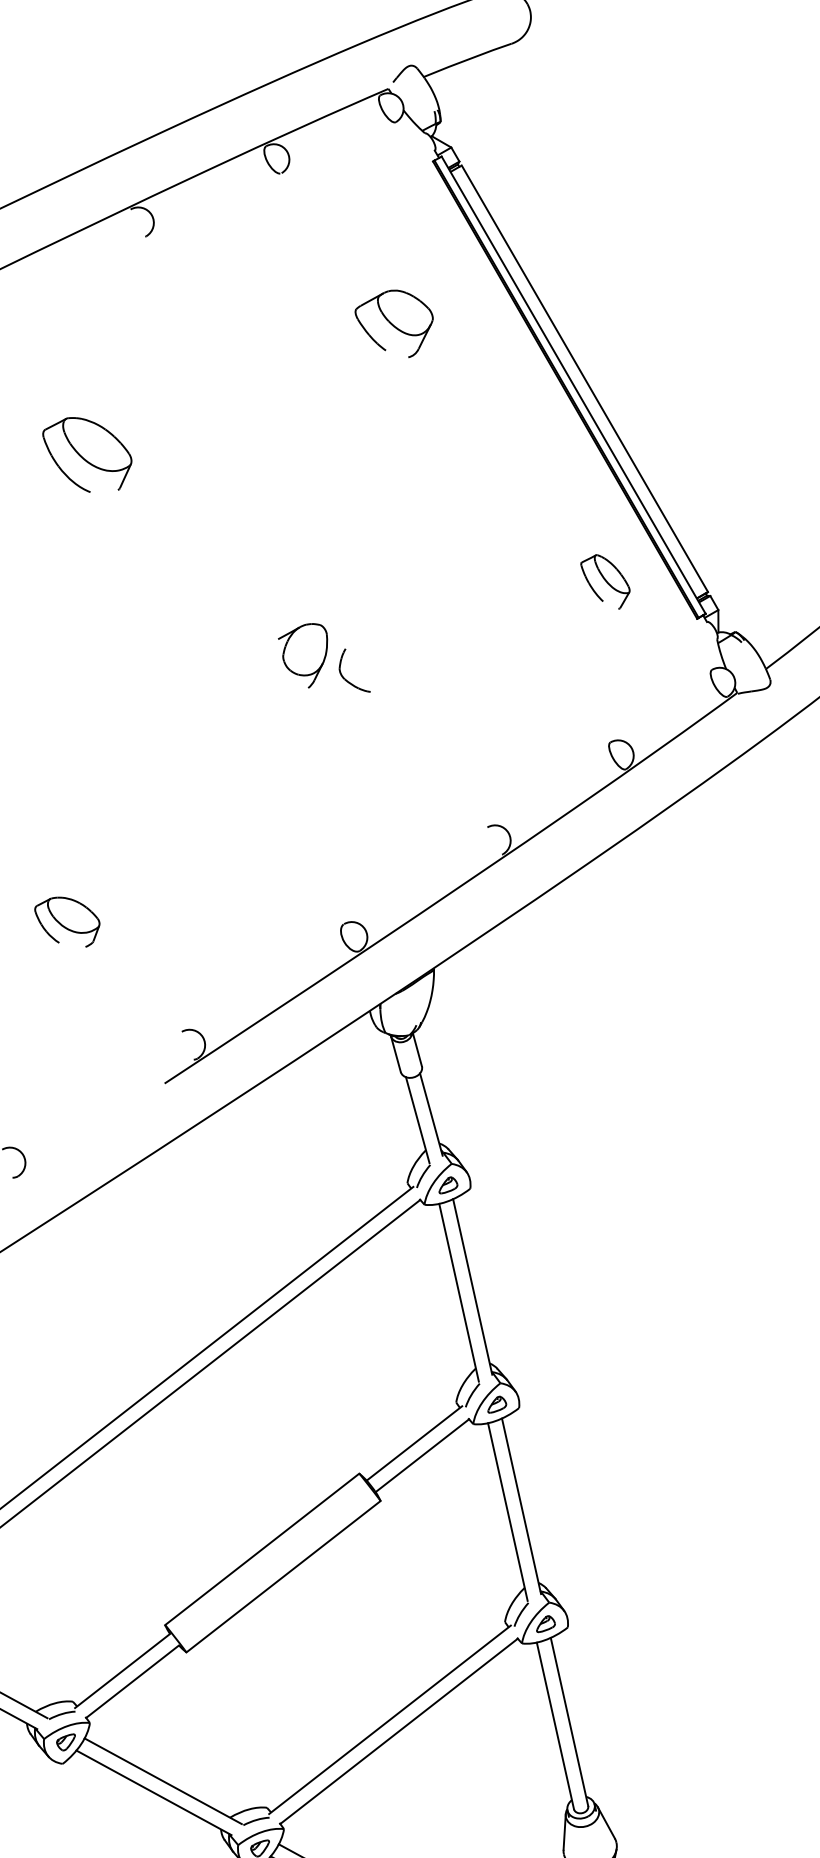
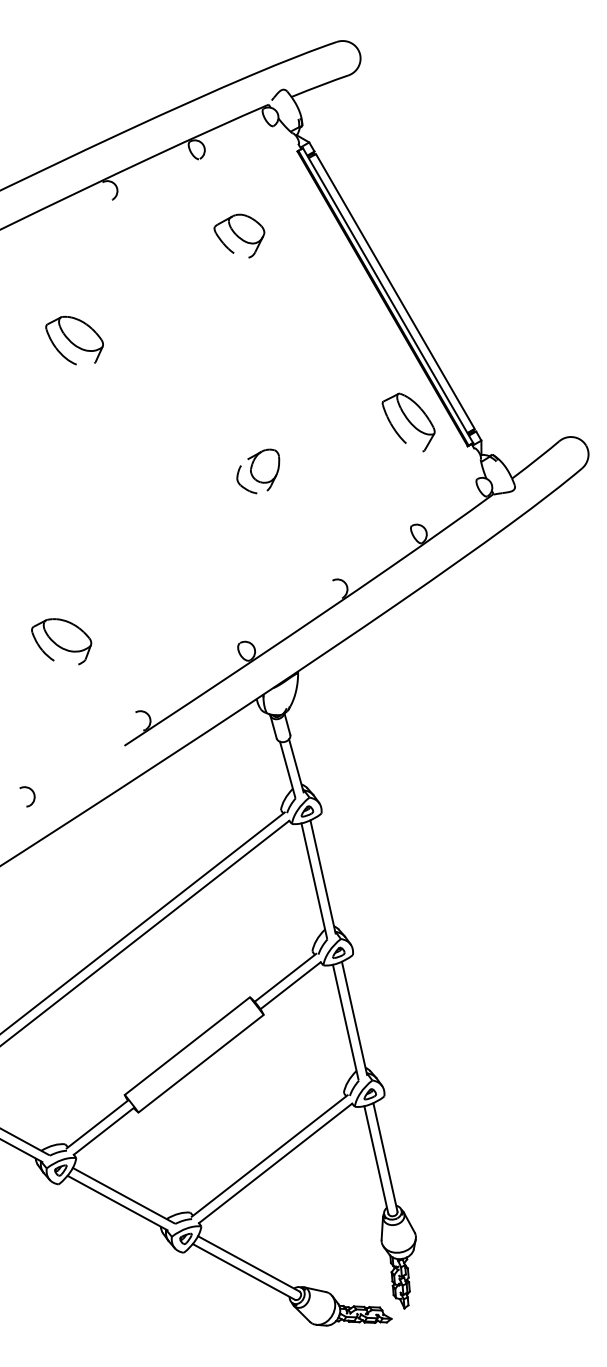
part: (394, 322) -> (239, 235), moved
part: (605, 581) -> (408, 422), size x1.67
part: (302, 654) -> (263, 469), moved
part: (66, 921) -> (61, 641), size x1.43

